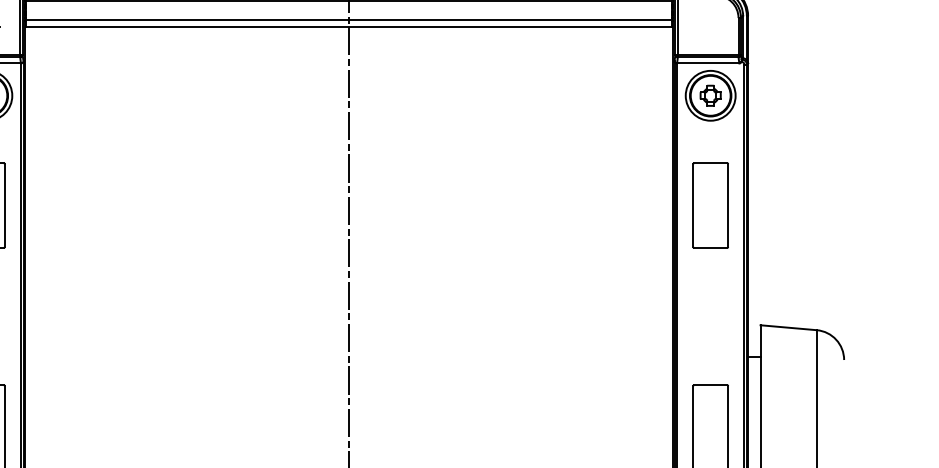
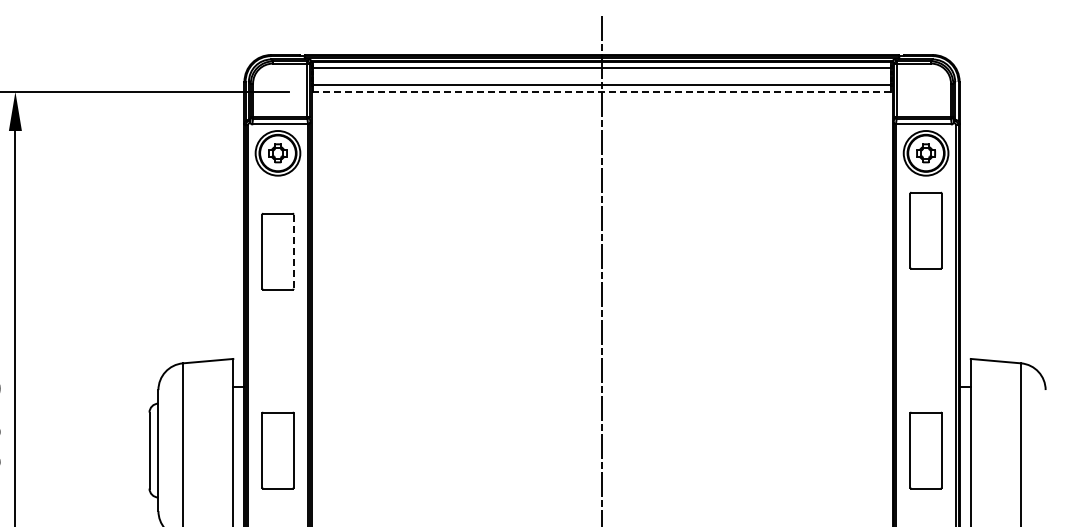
line: (348, 26) -> (601, 91), solid -> dashed
part: (710, 205) -> (925, 230), moved
line: (4, 206) -> (293, 252), solid -> dashed

